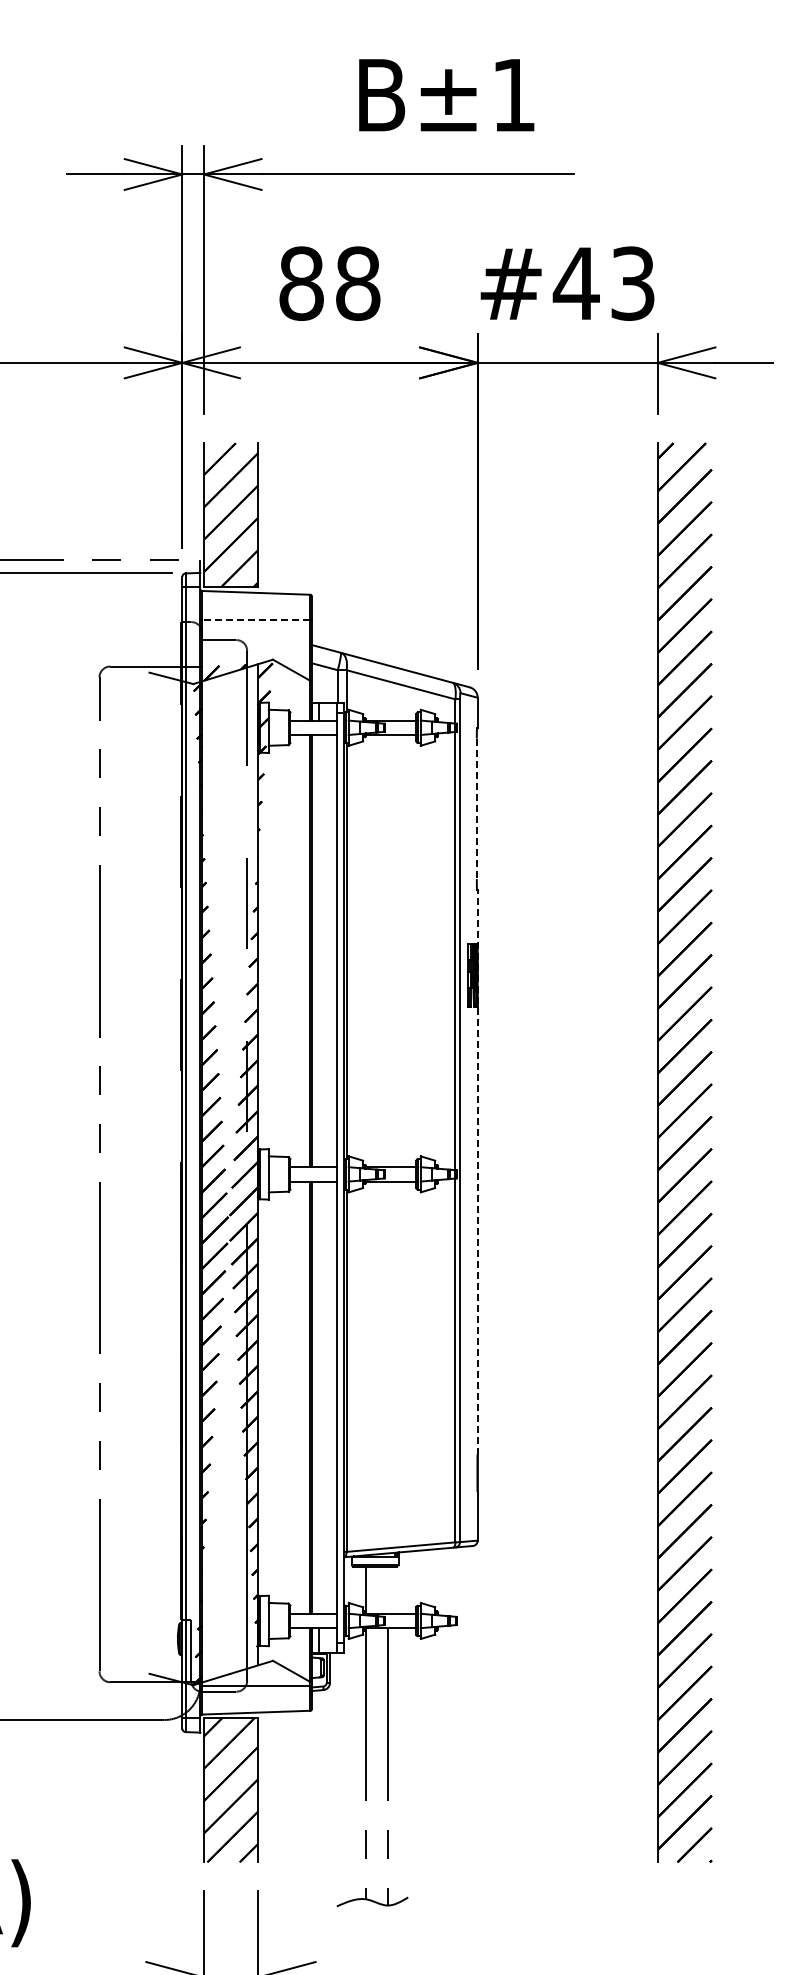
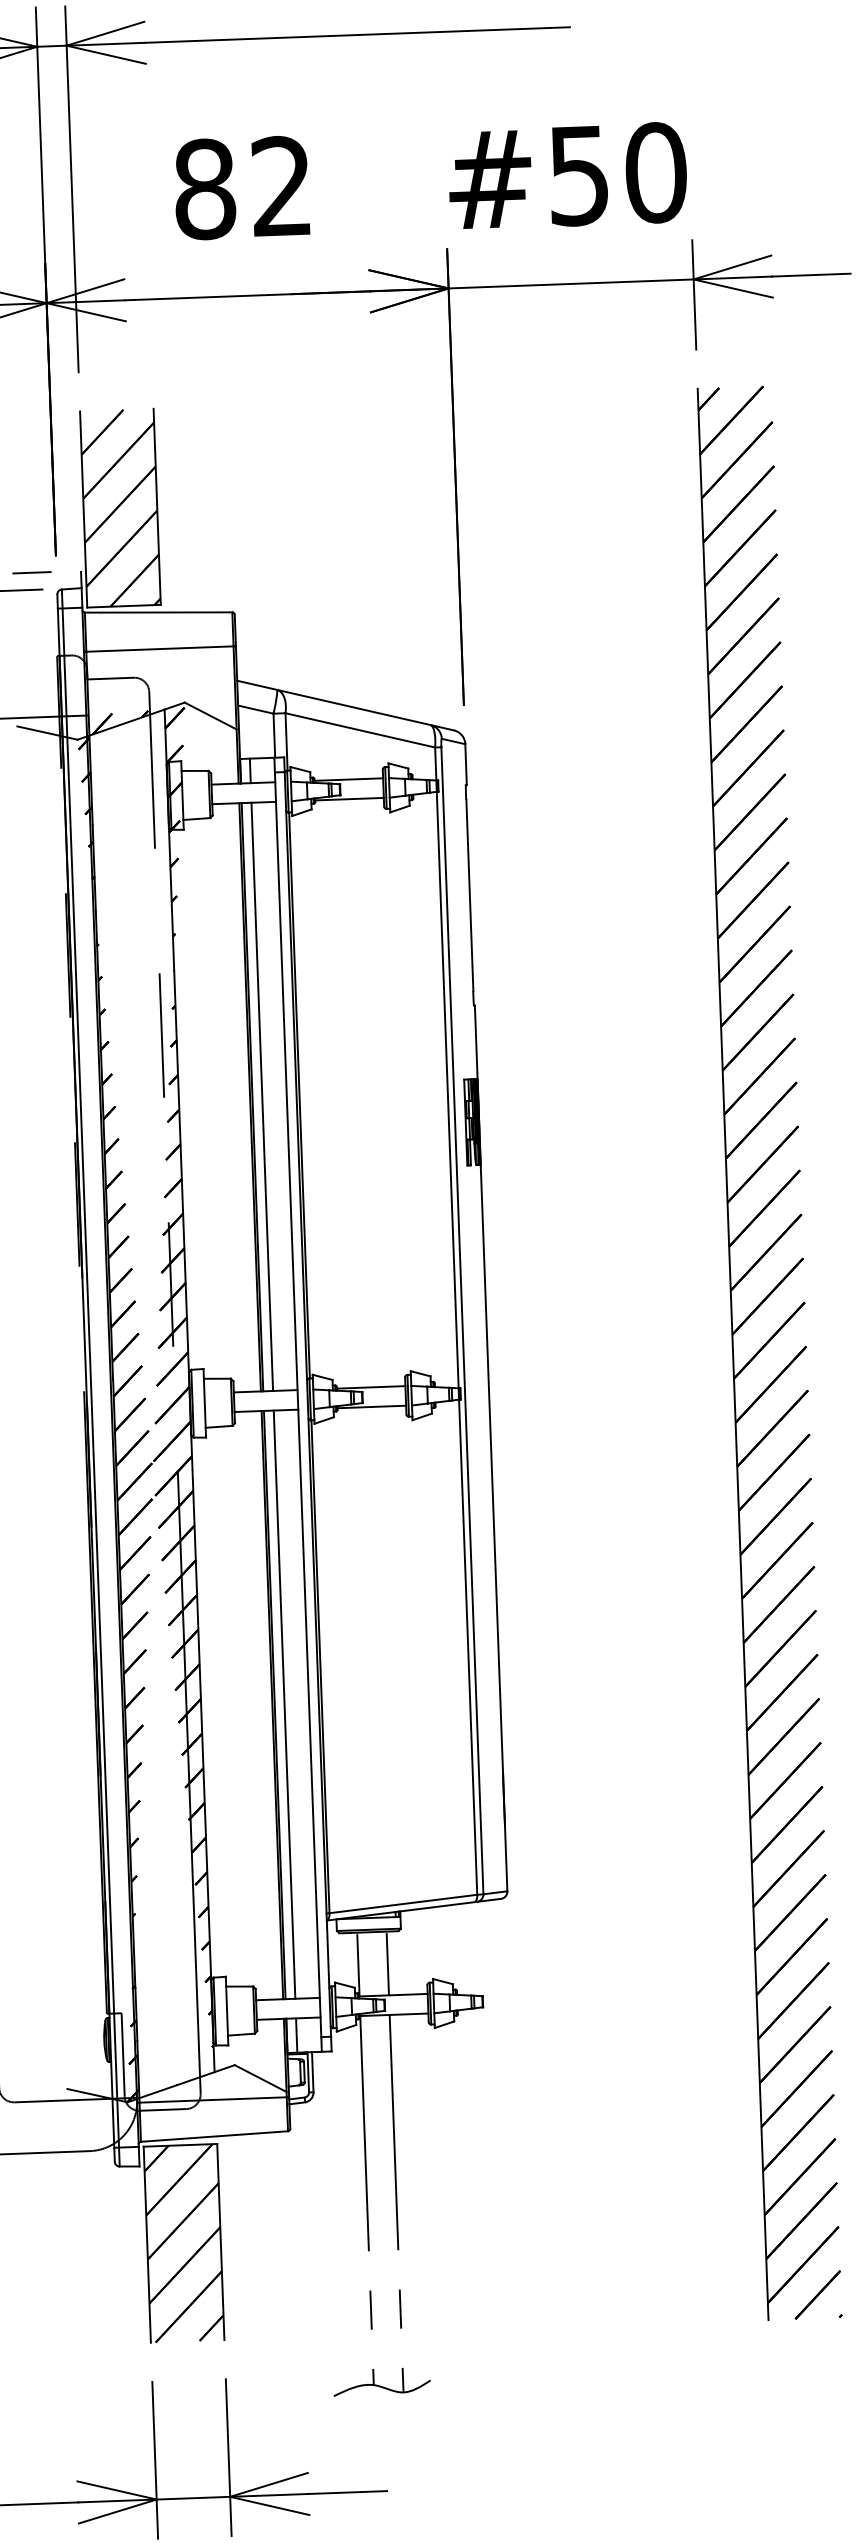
text: (358, 283) -> (282, 186), 88 -> 82
text: (603, 283) -> (615, 174), #43 -> #50
line: (255, 619) -> (159, 648), dashed -> solid
line: (476, 809) -> (469, 896), dashed -> solid
line: (319, 950) -> (262, 1096), added
line: (477, 1171) -> (488, 1388), dashed -> solid
line: (319, 1397) -> (284, 1704), added
line: (388, 1590) -> (388, 1963), added

